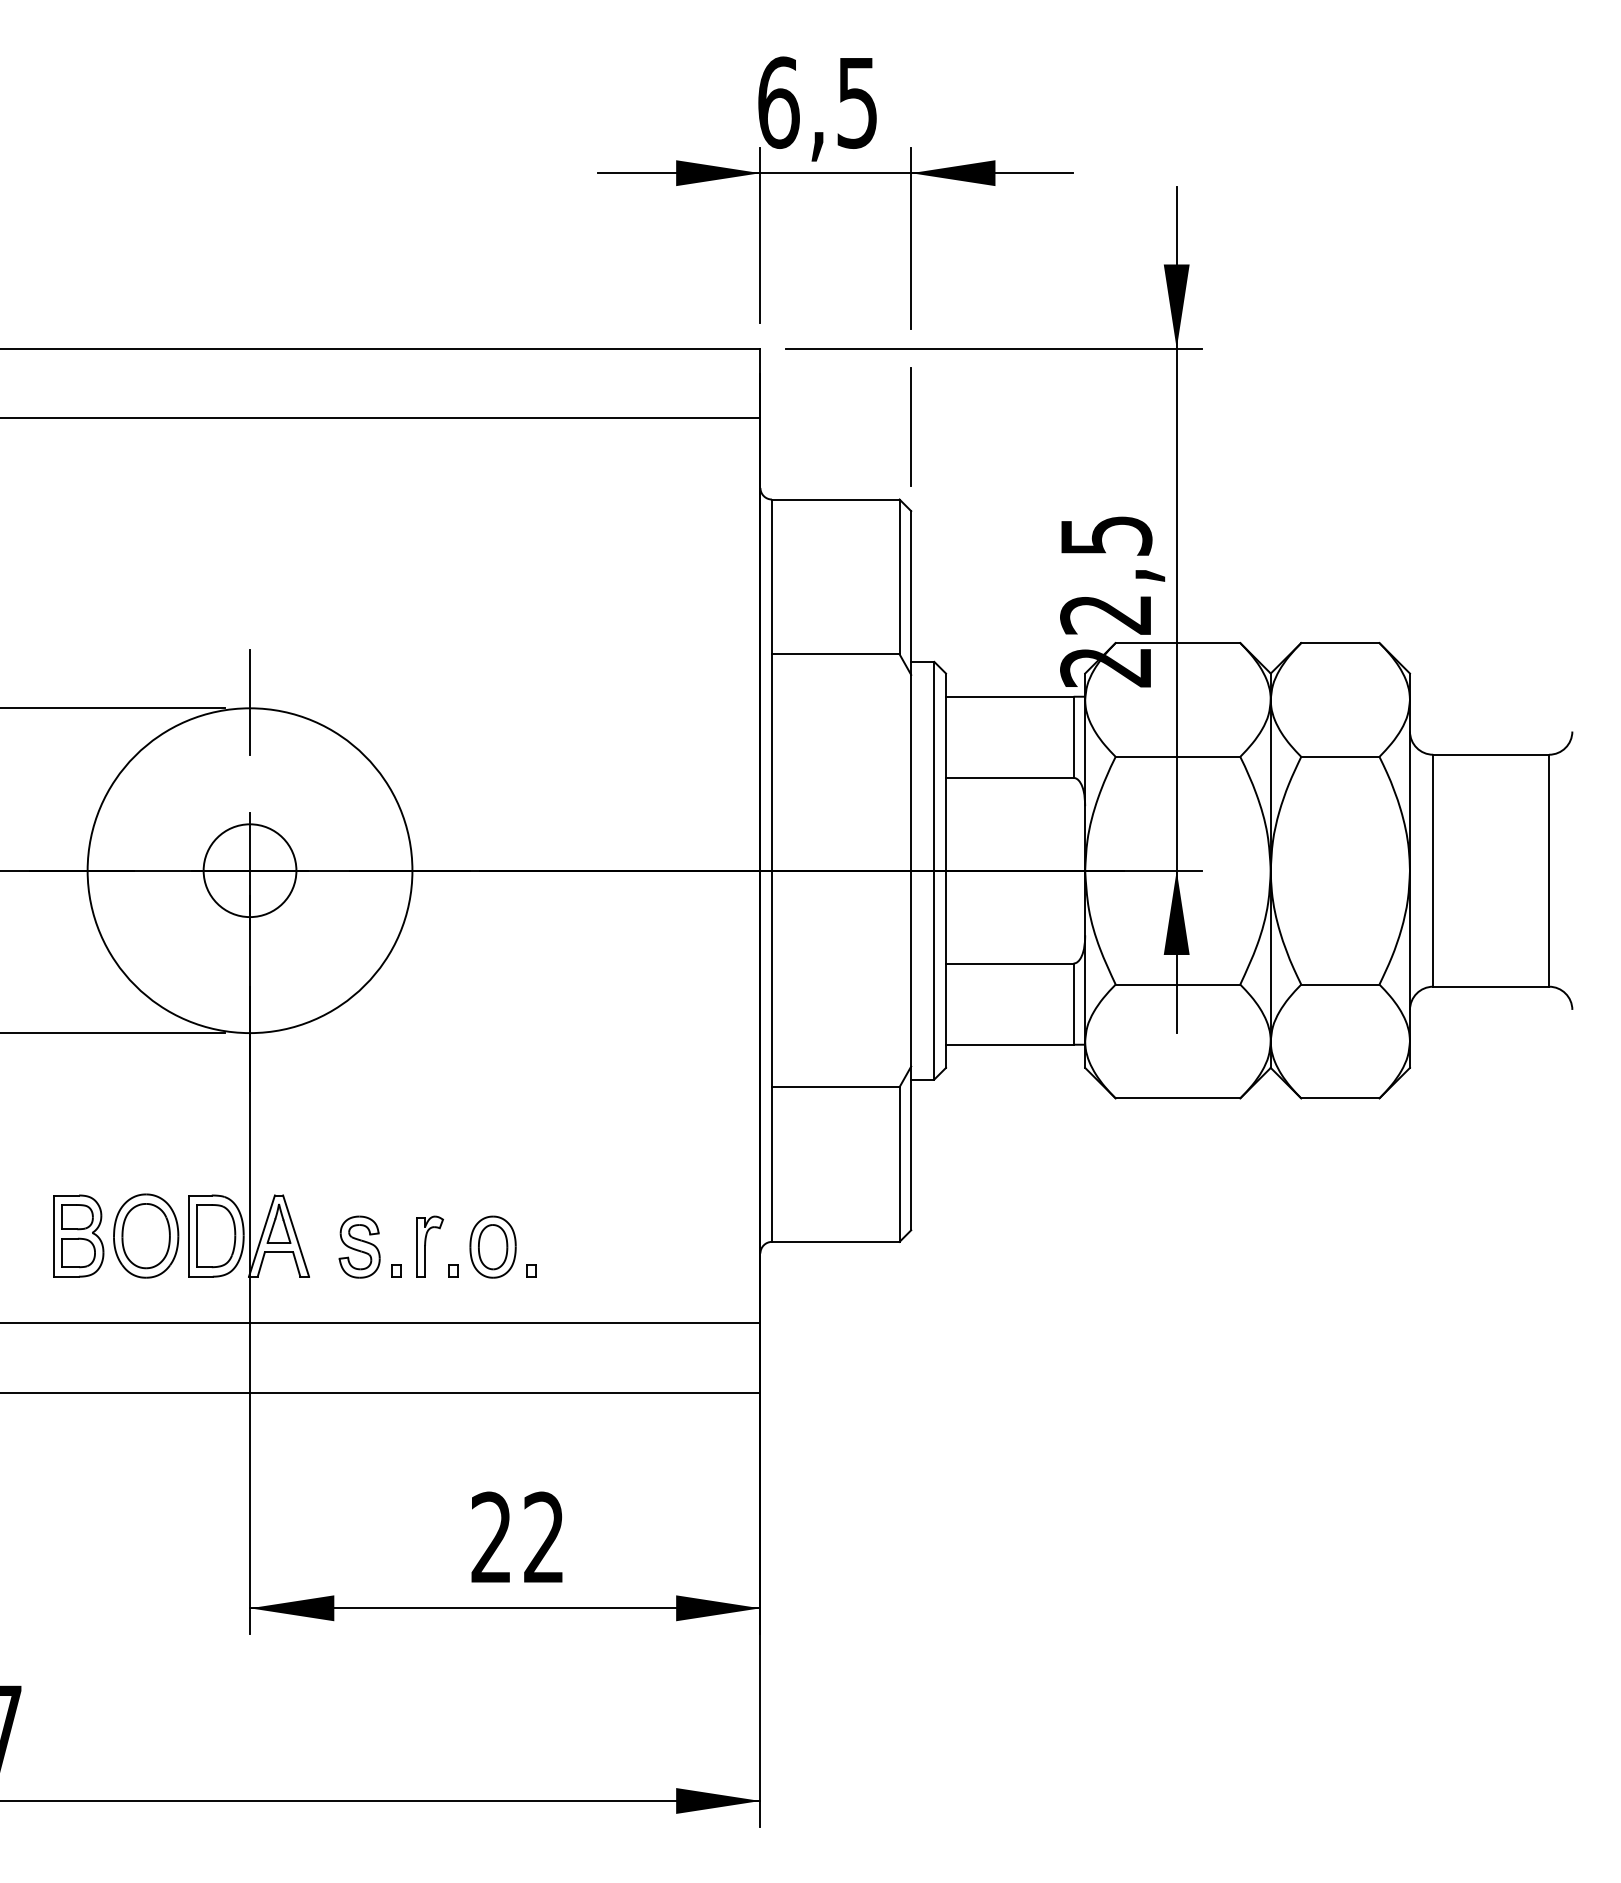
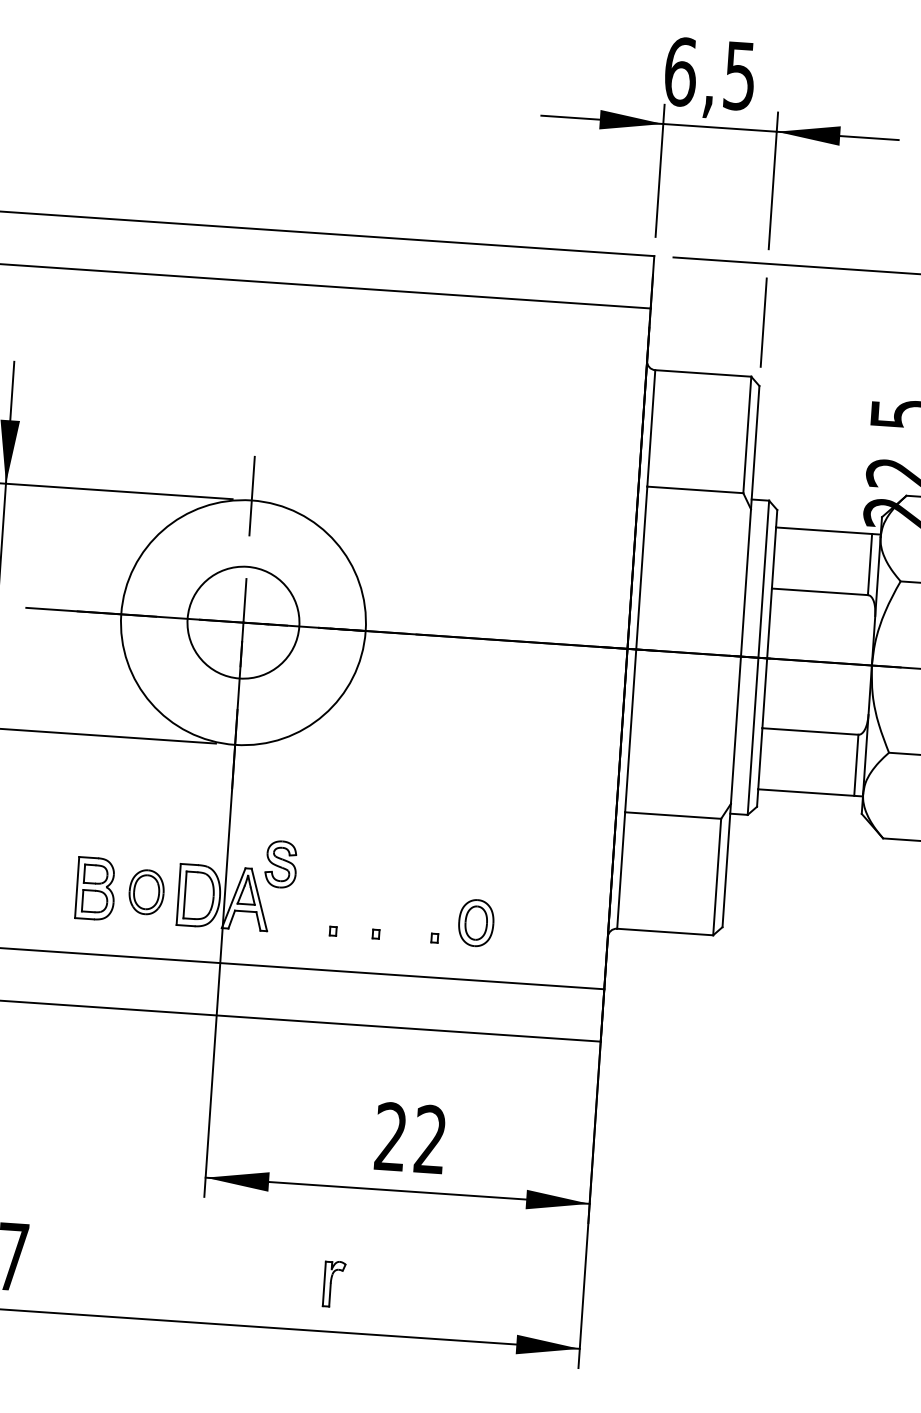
circle: (249, 870) -> (243, 622), size x1.6
part: (146, 1235) -> (146, 891), size x0.7
part: (359, 1246) -> (281, 863), moved
part: (429, 1246) -> (334, 1284), moved
part: (492, 1246) -> (475, 922), moved

